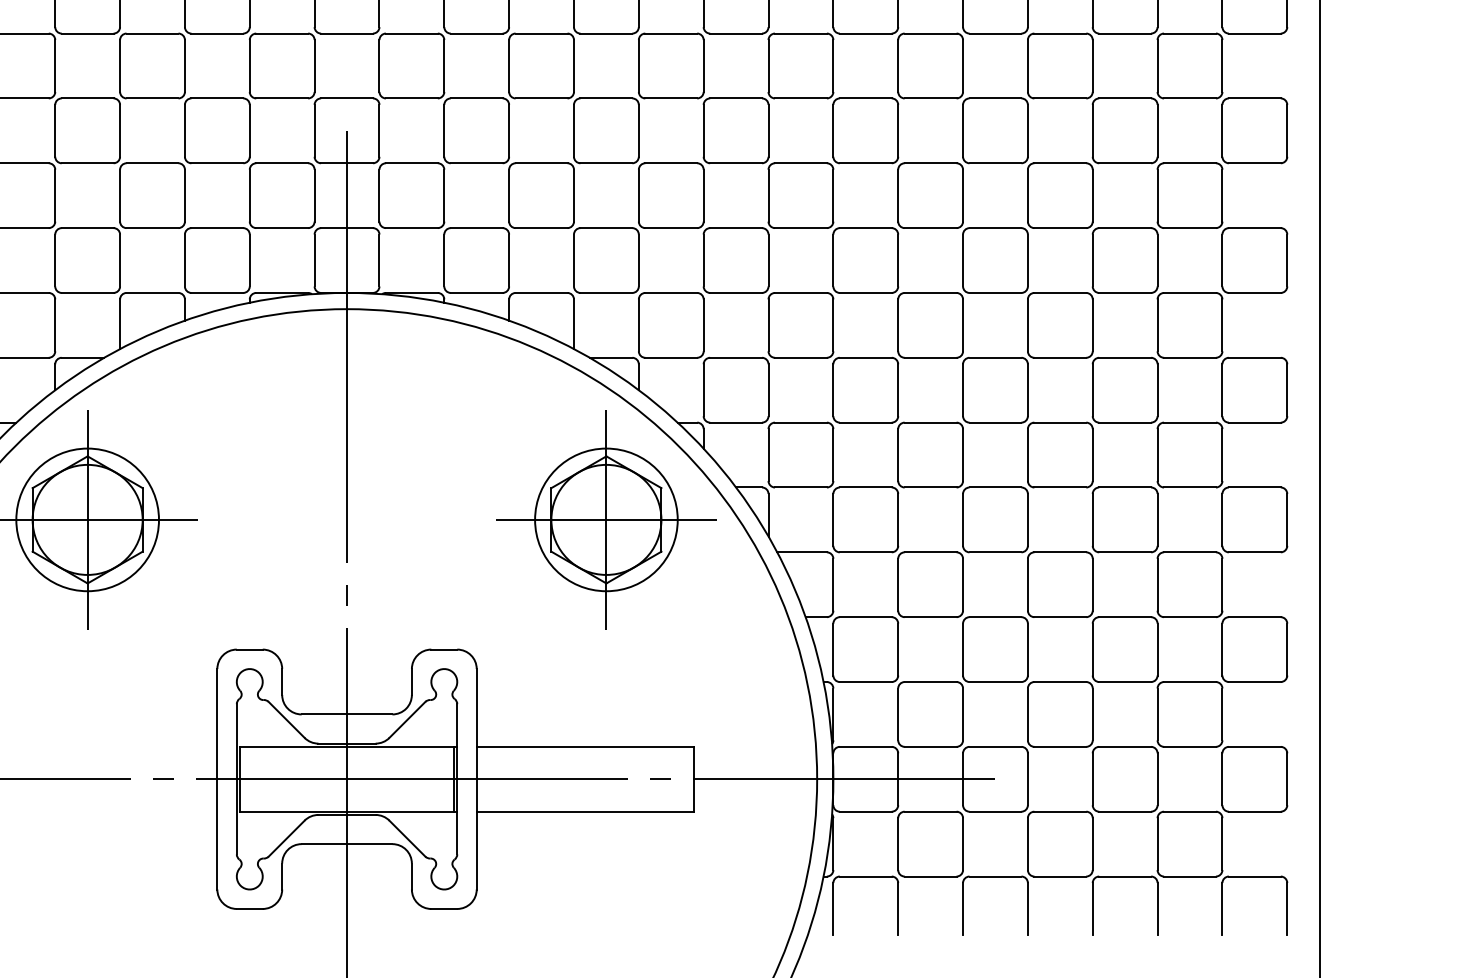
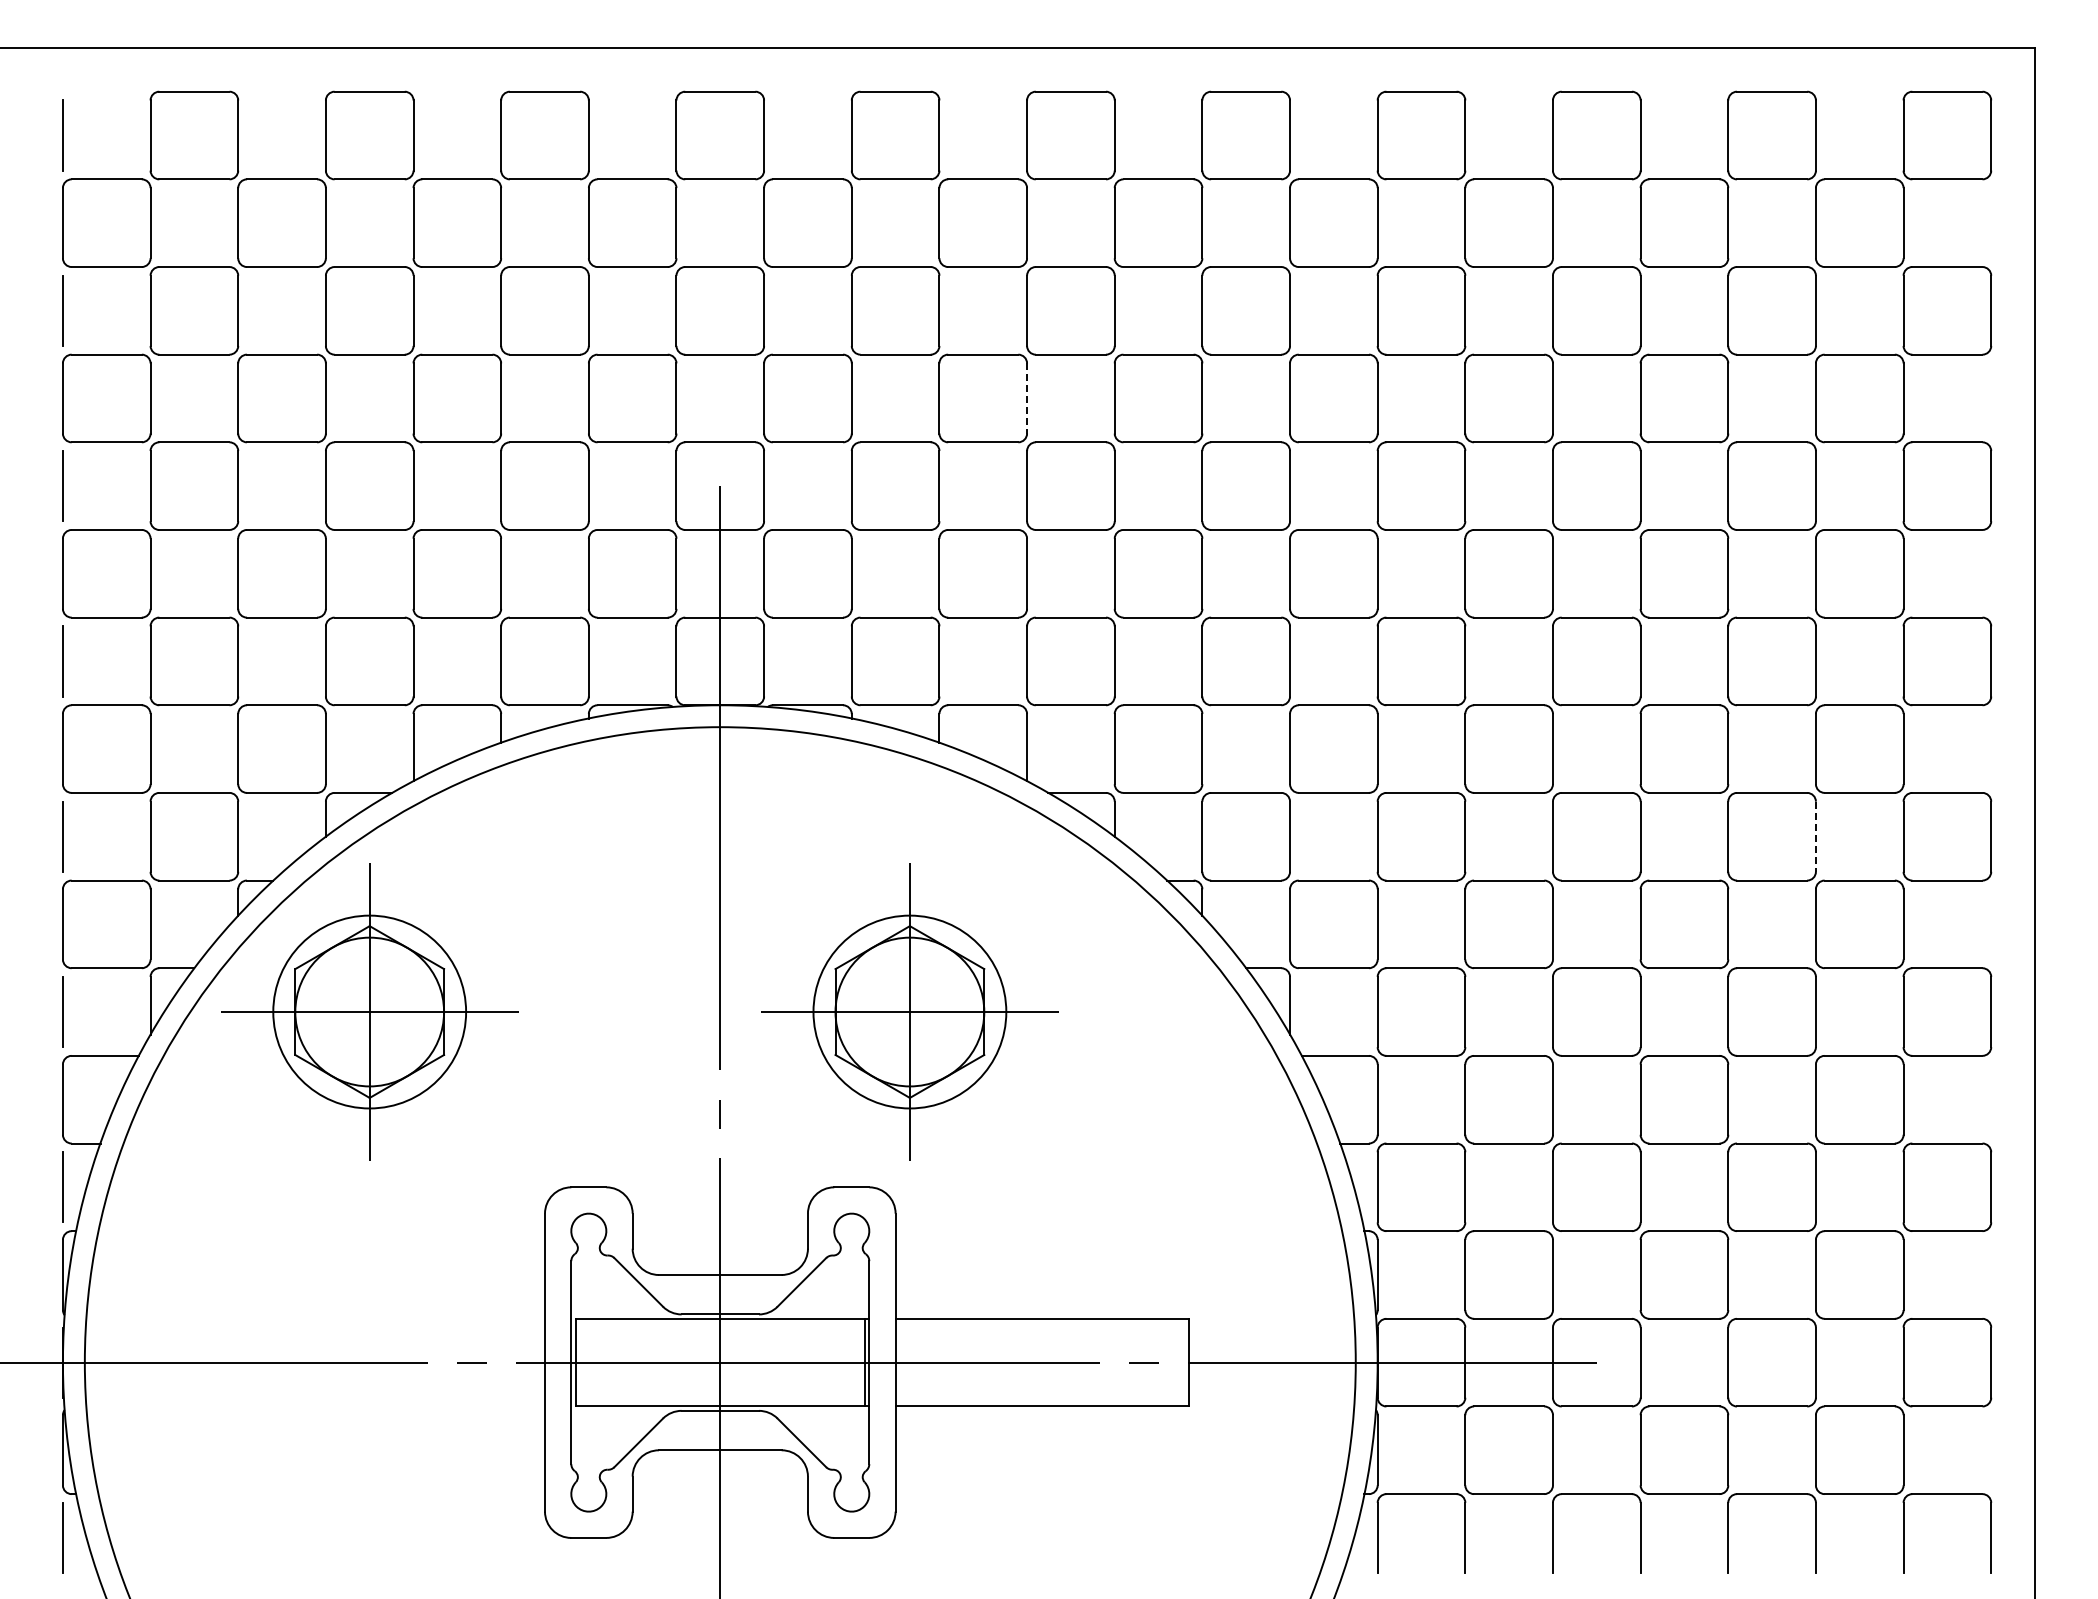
line: (574, 66) -> (1027, 398), solid -> dashed
line: (1157, 390) -> (1815, 837), solid -> dashed
part: (606, 519) -> (909, 1011), moved

